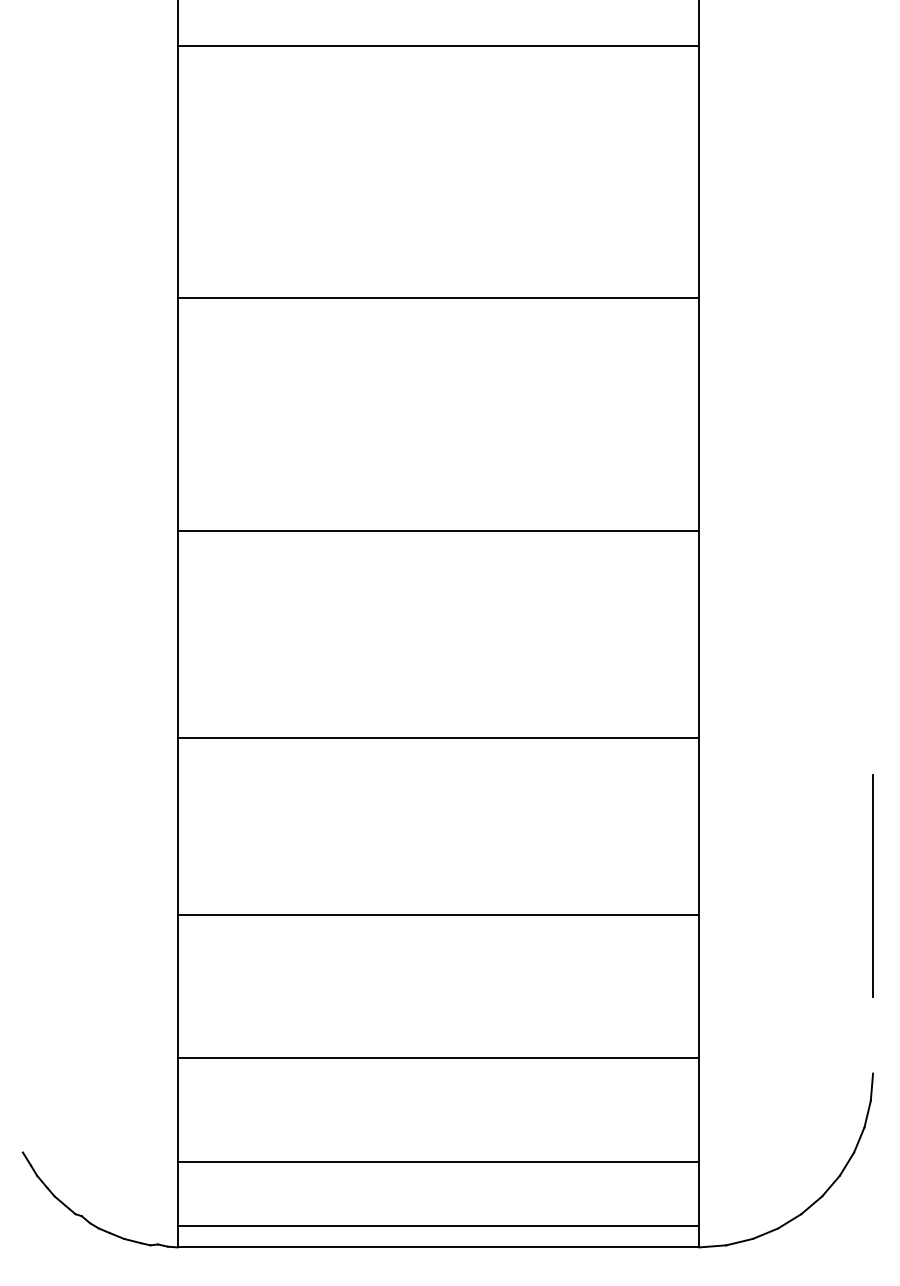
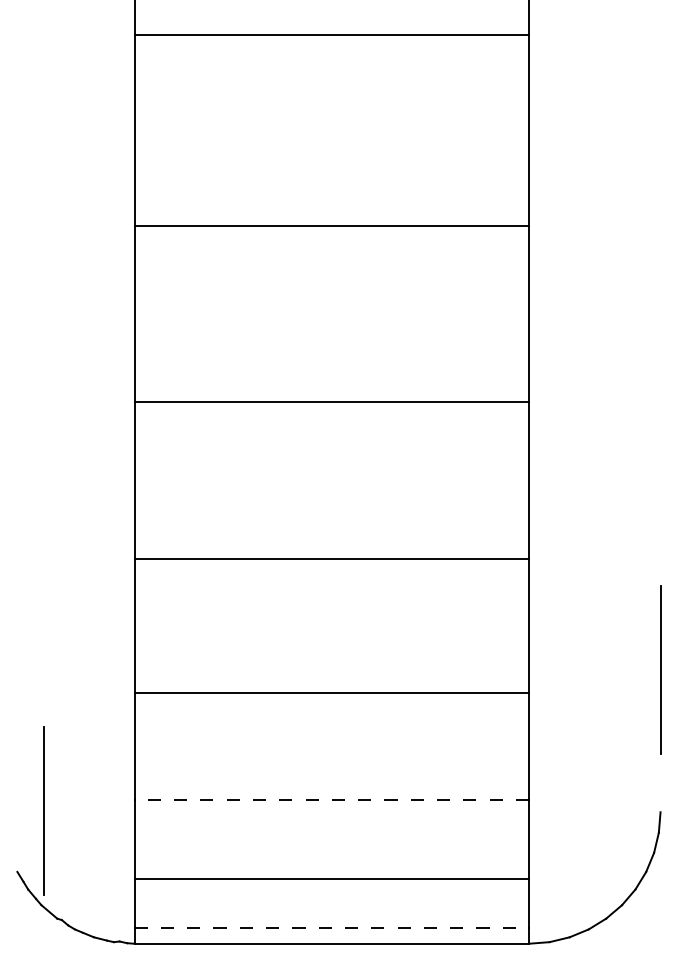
line: (438, 1057) -> (331, 800), solid -> dashed
line: (57, 1071) -> (43, 810), added
line: (438, 1226) -> (331, 927), solid -> dashed

